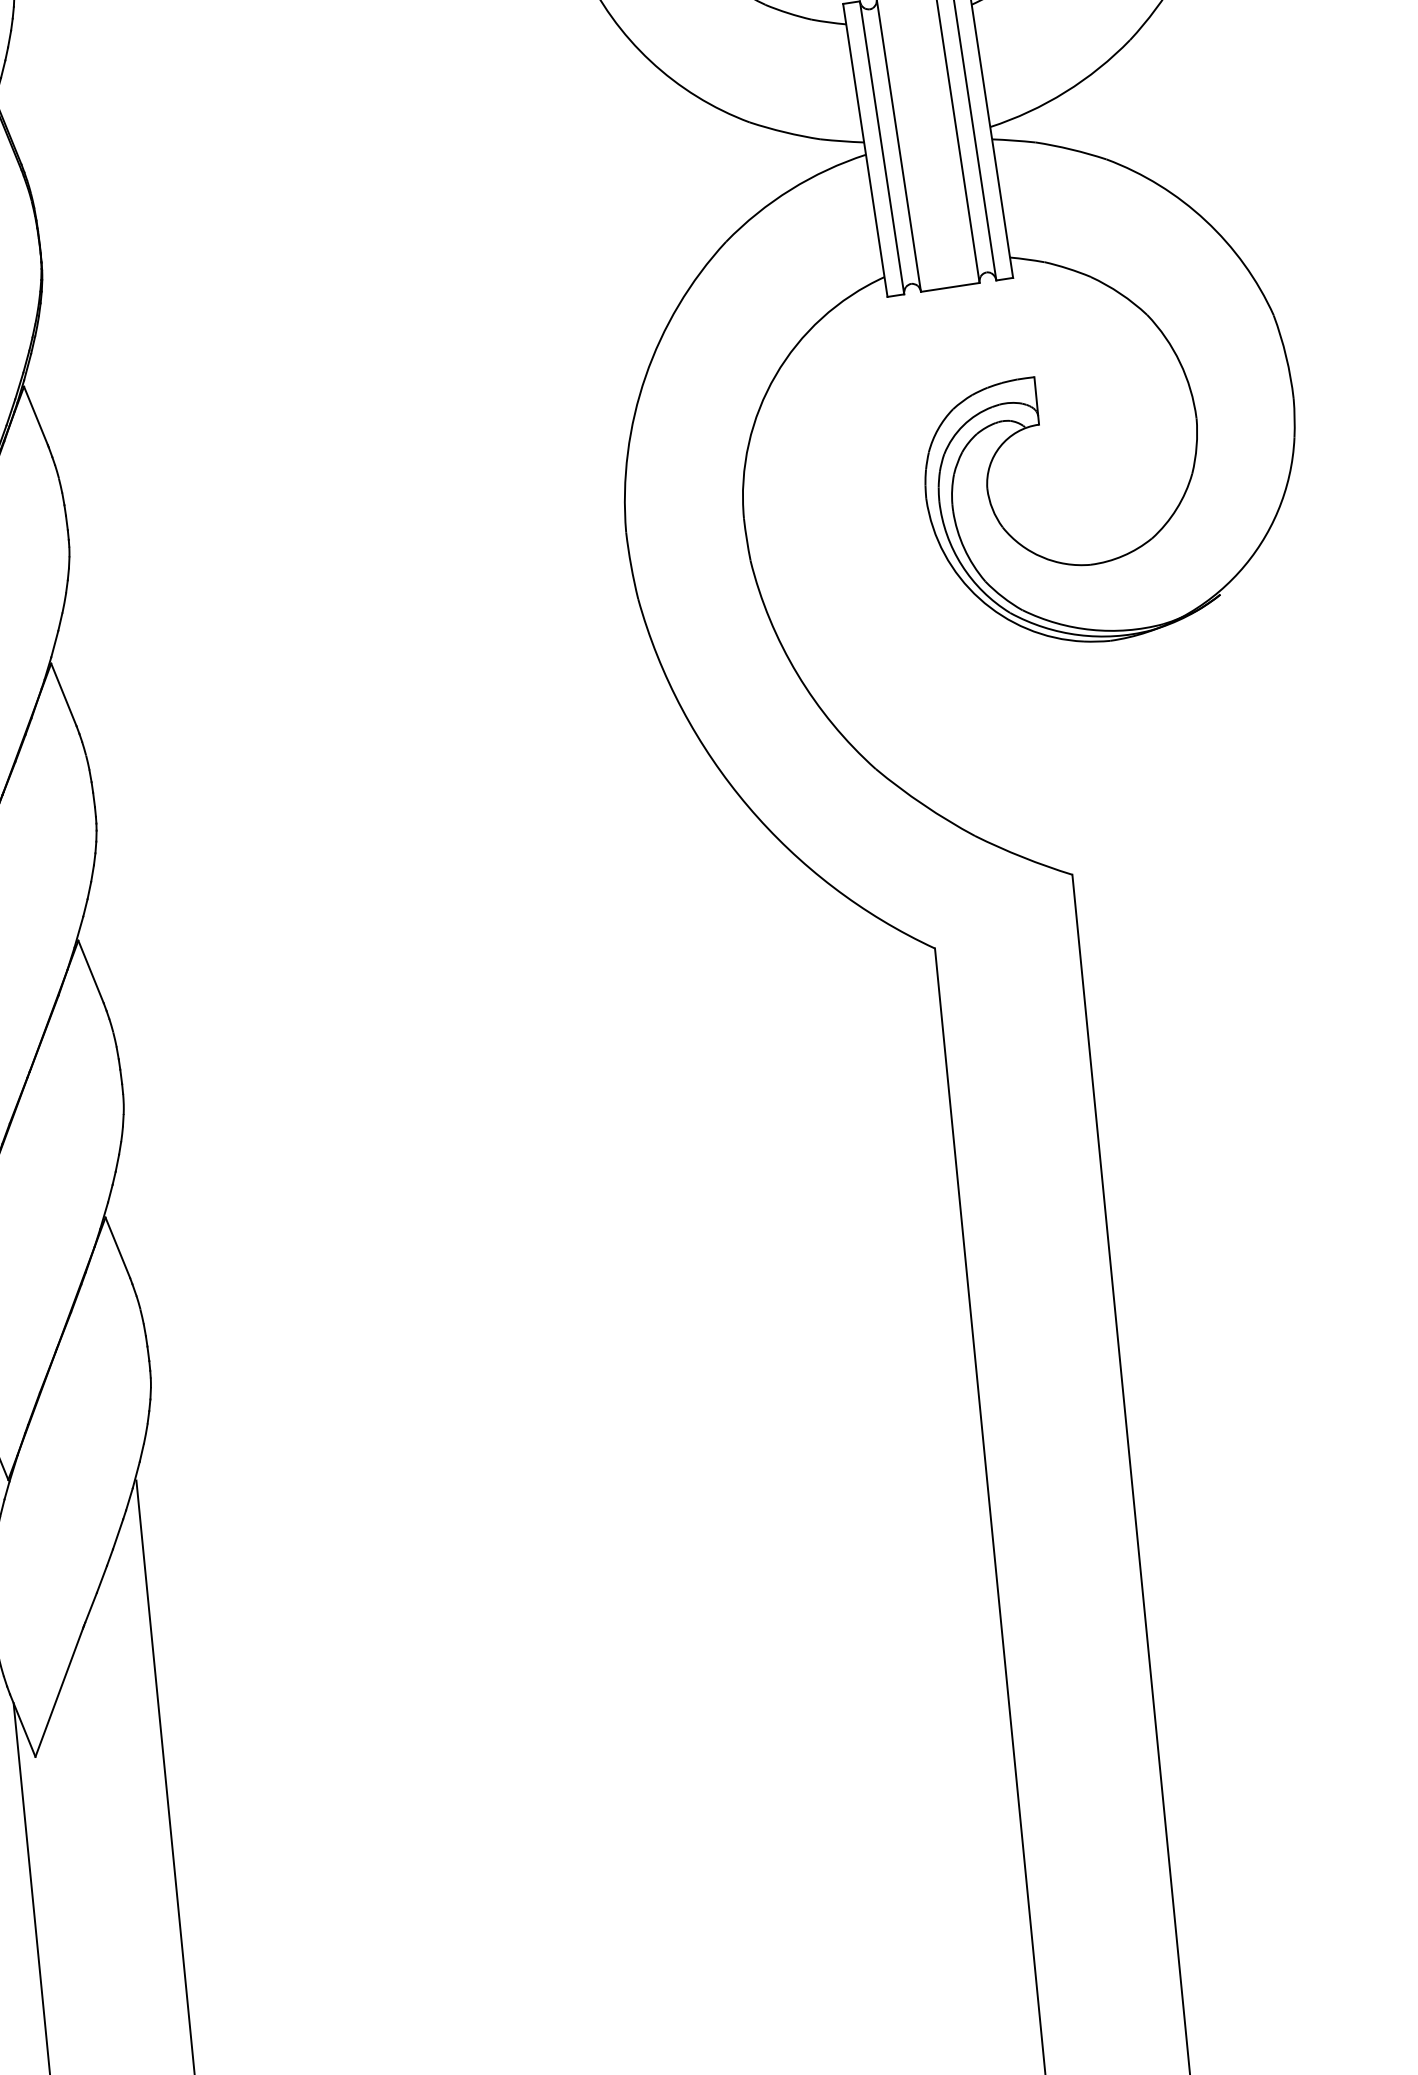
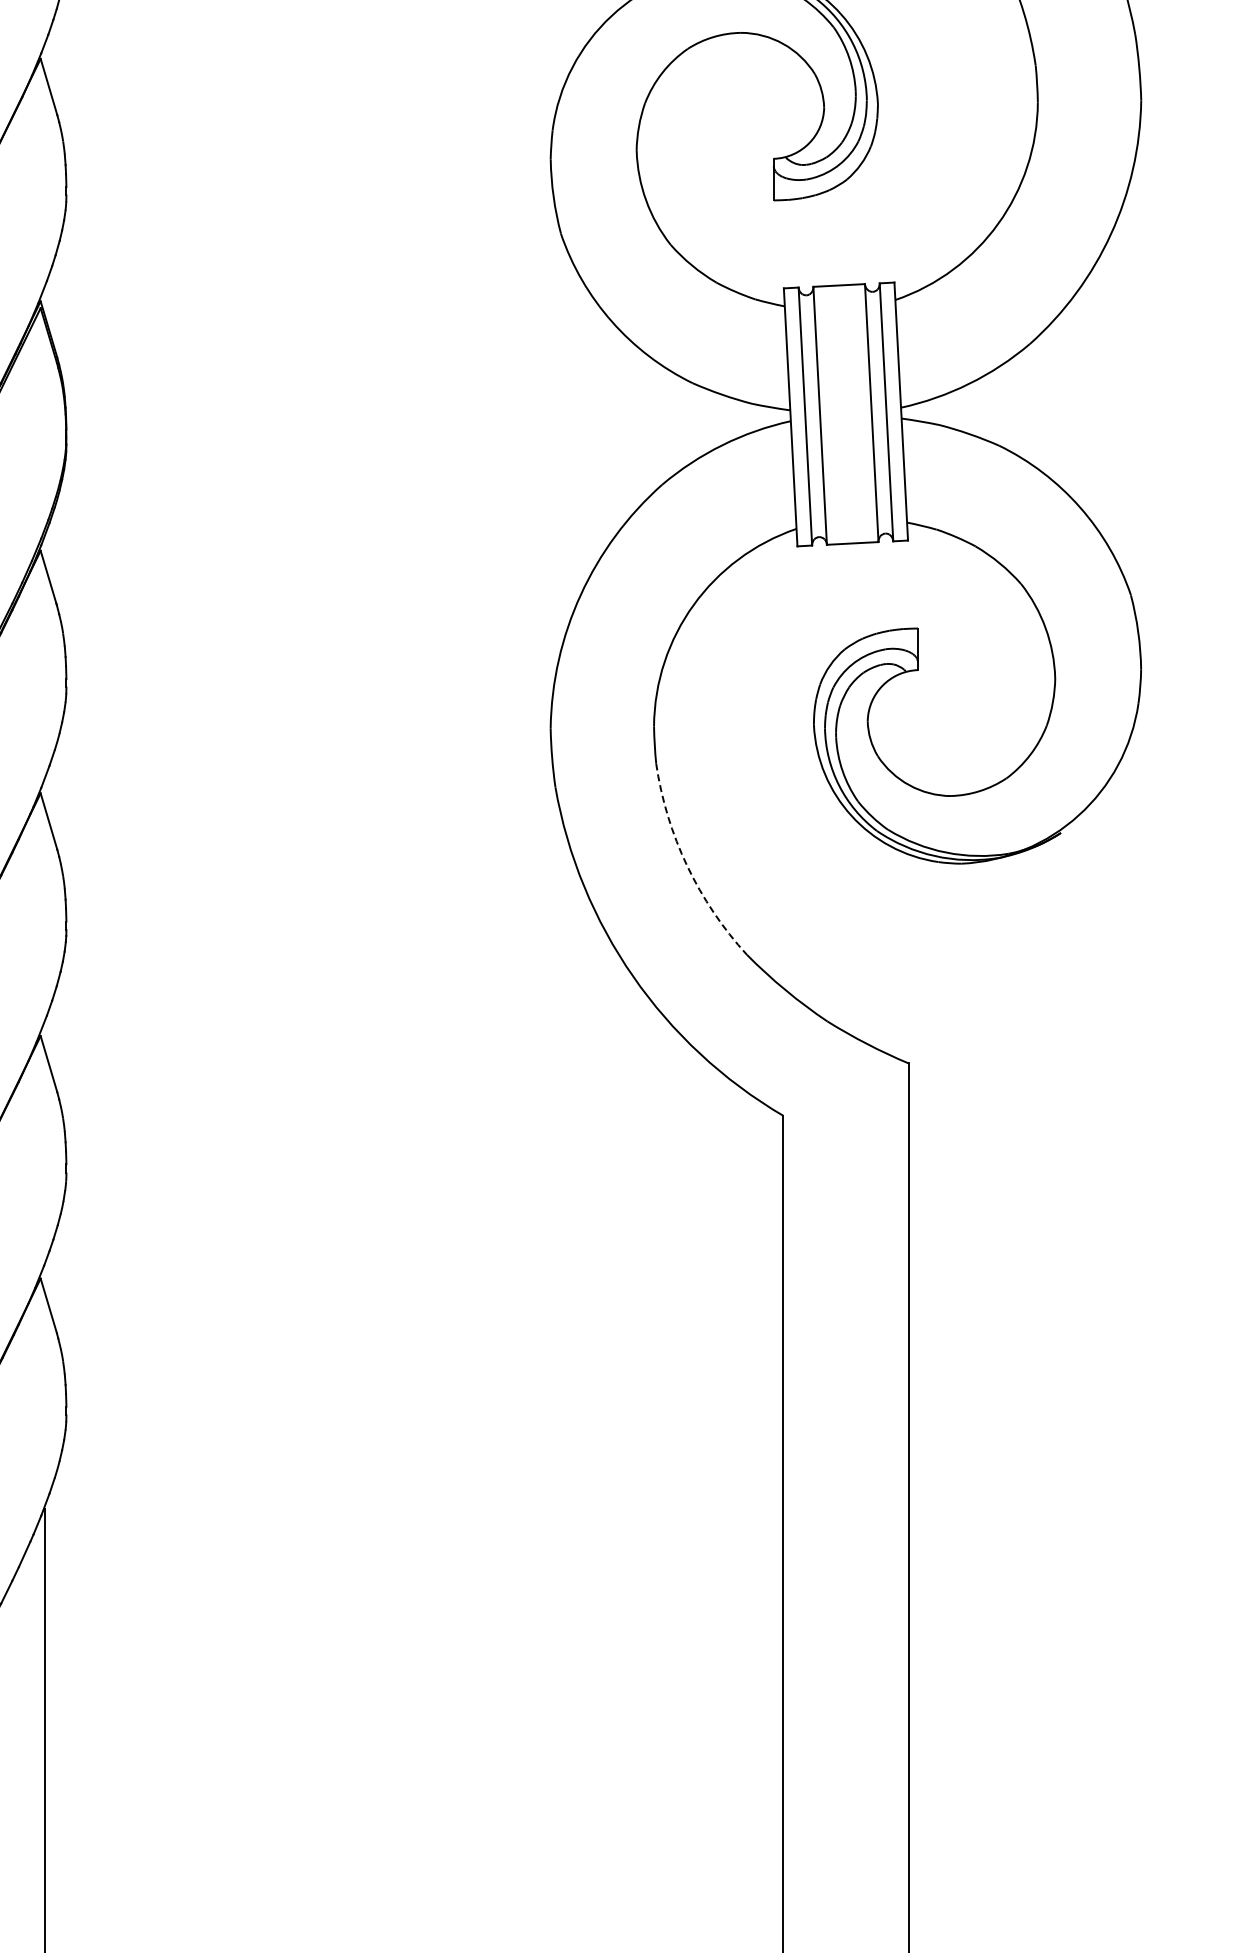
arc: (797, 674) -> (687, 866), solid -> dashed

